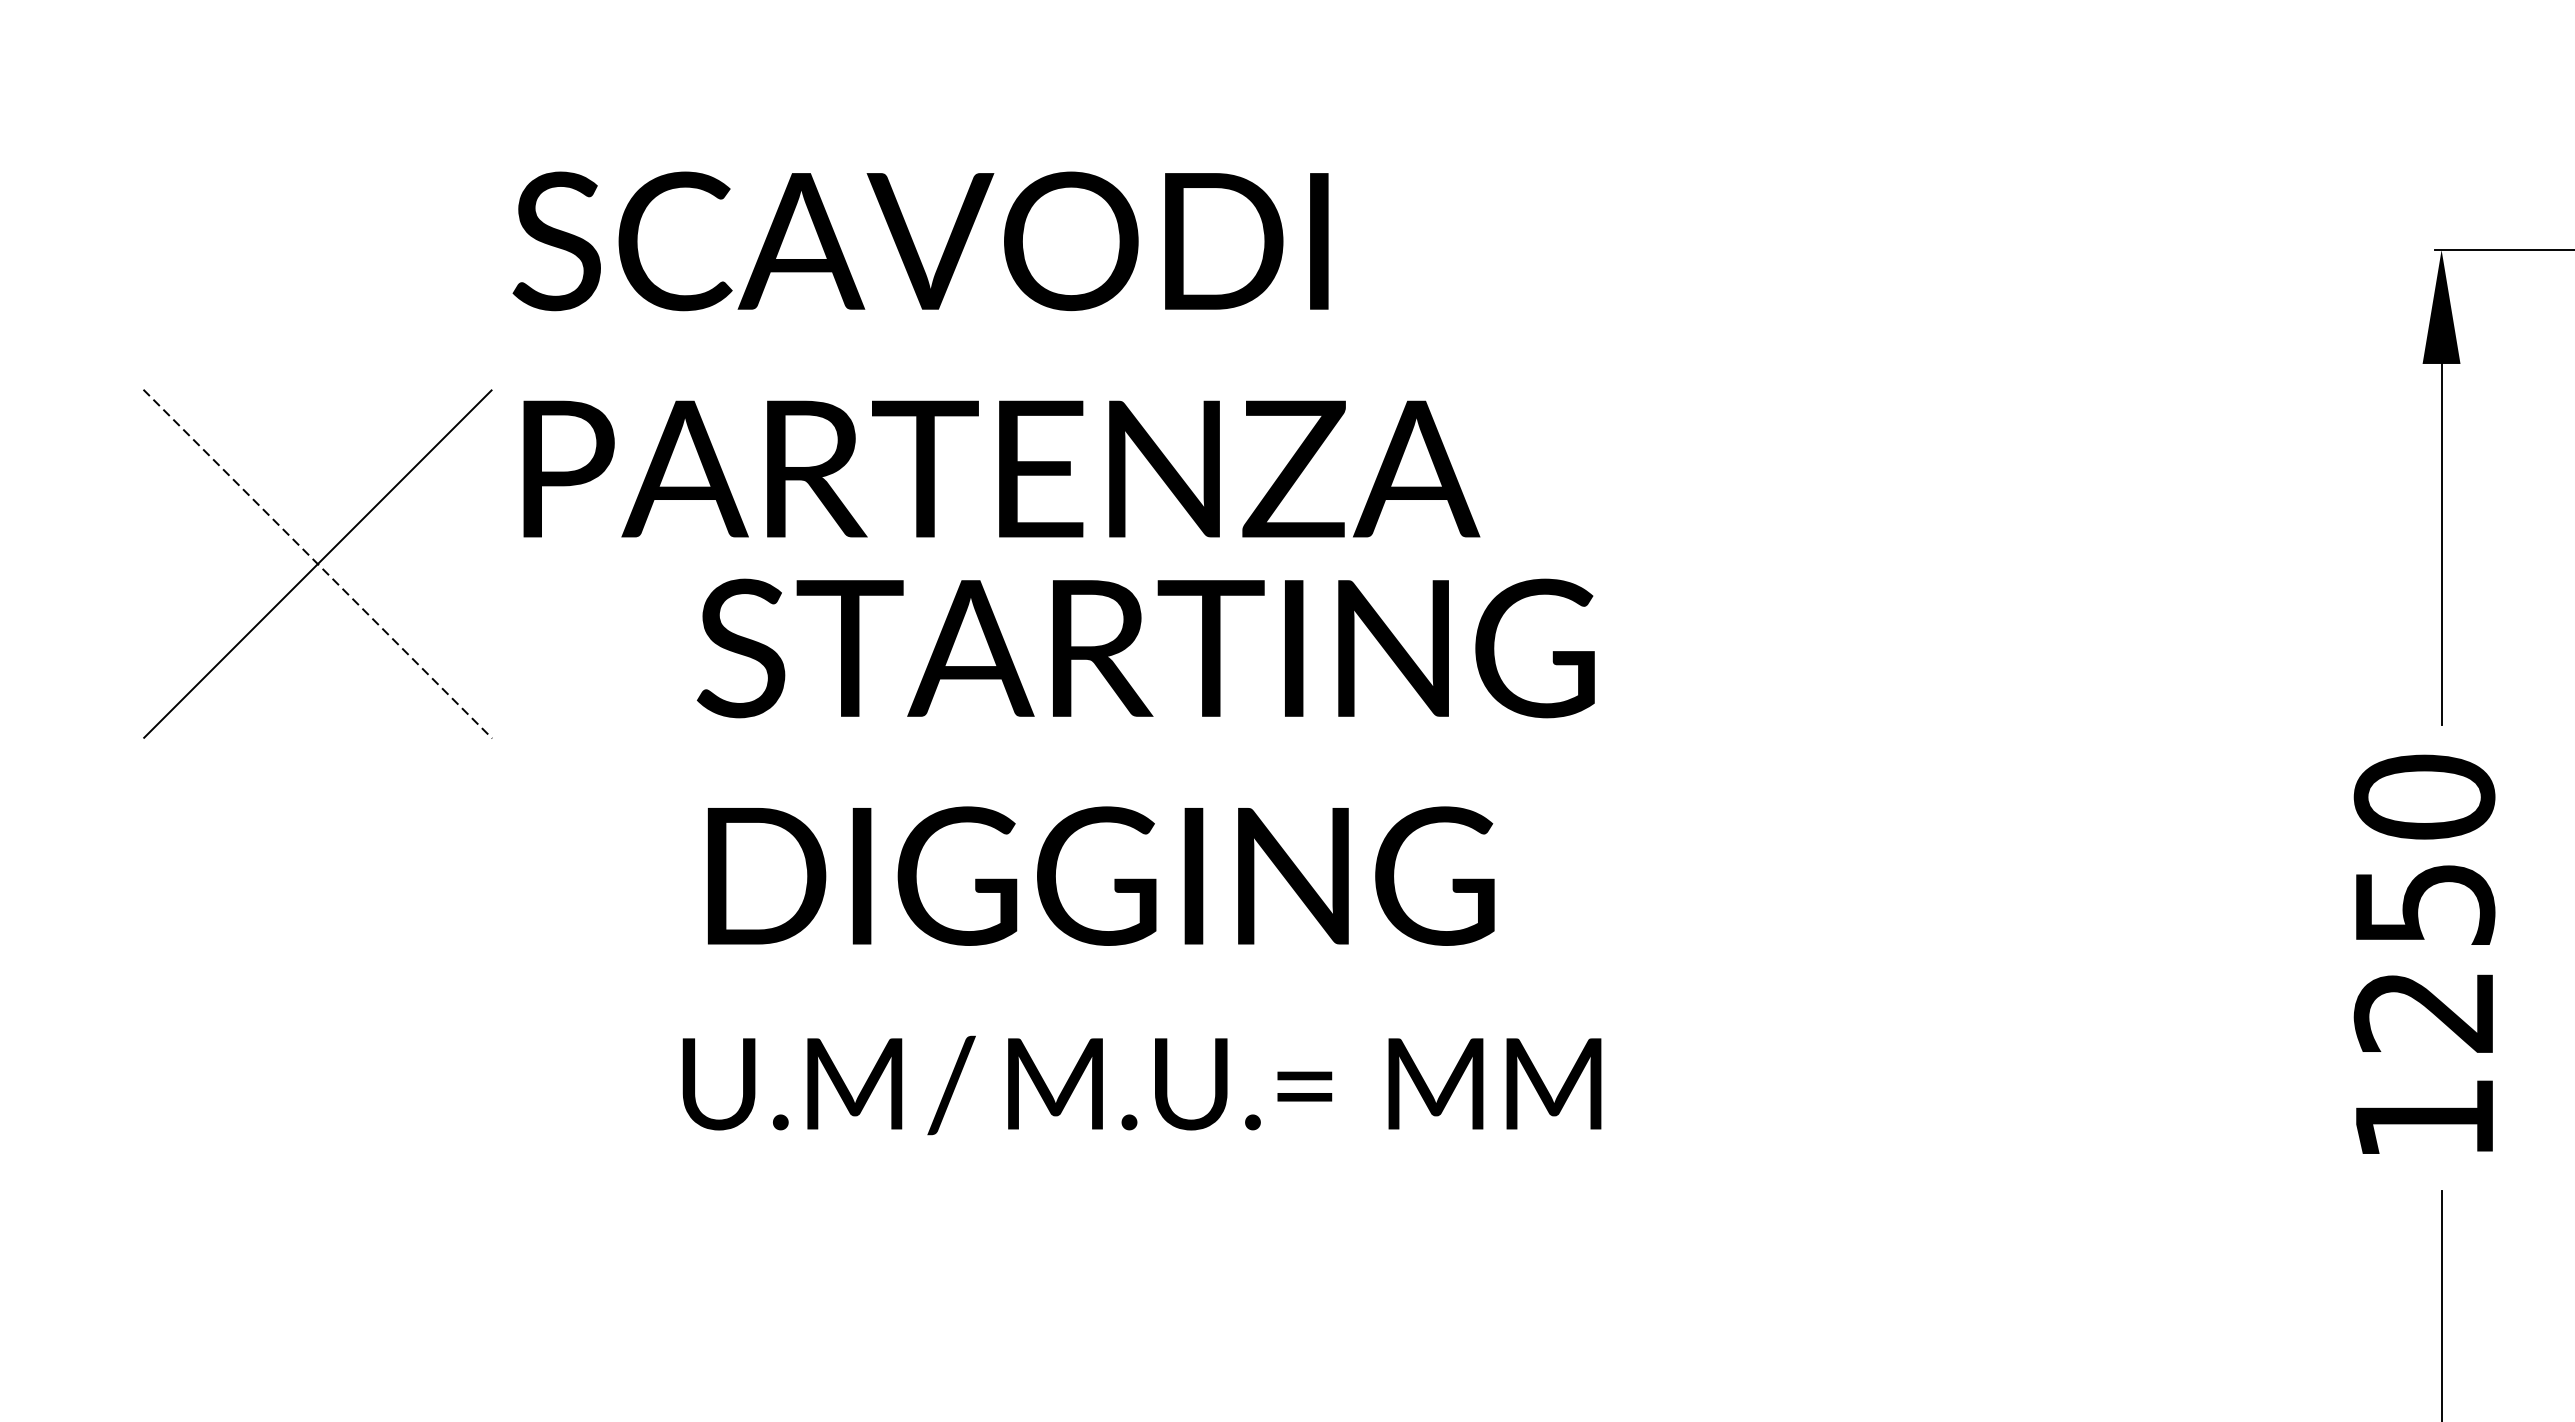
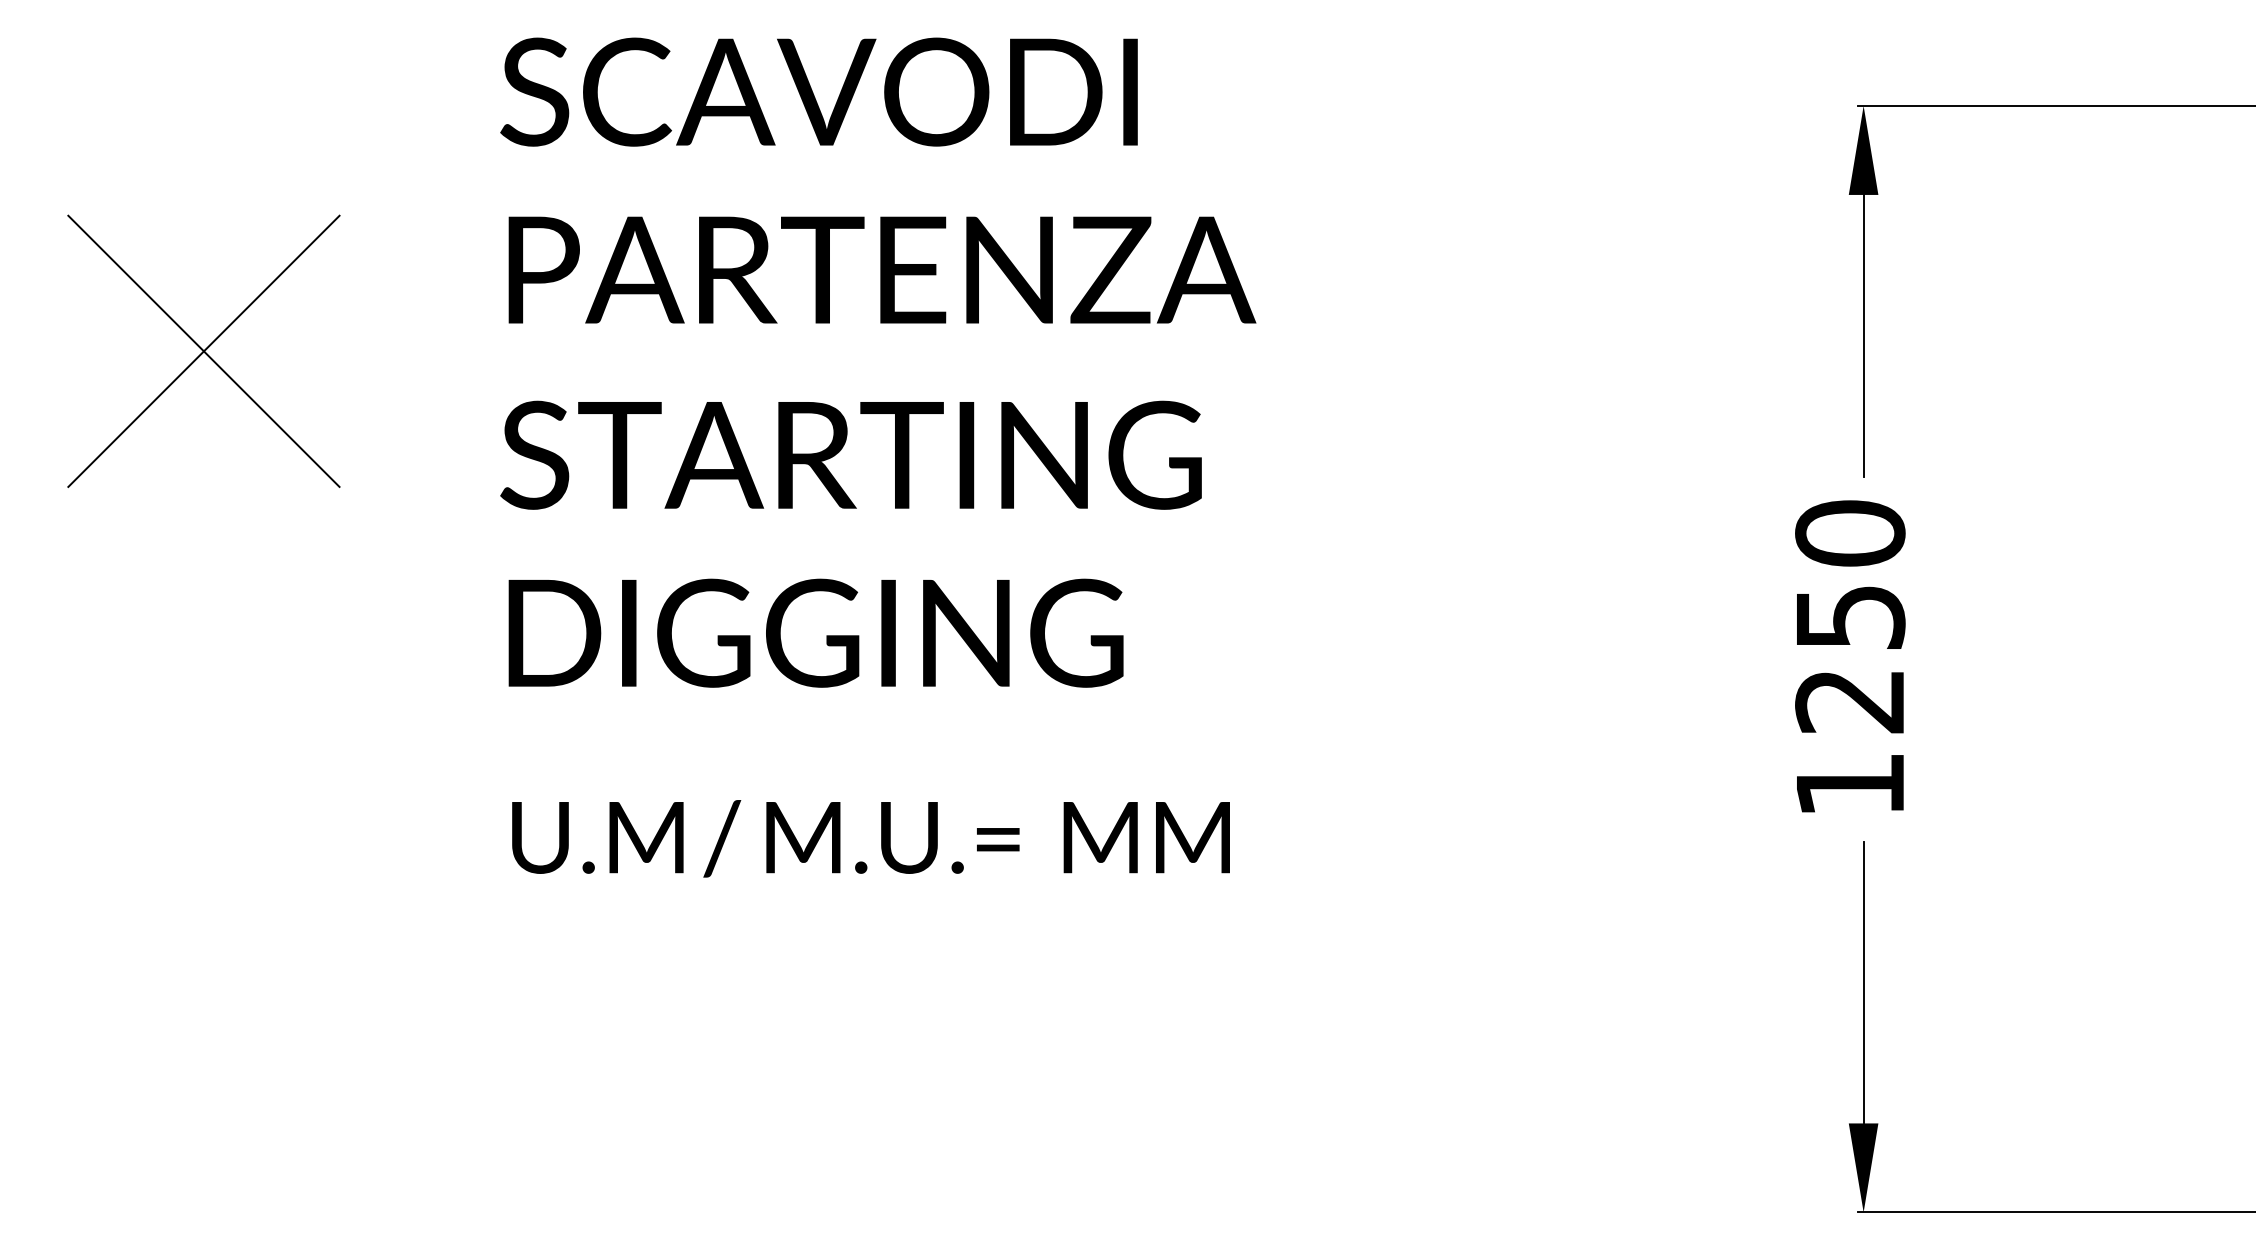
text: (996, 354) -> (878, 180), moved
line: (317, 564) -> (203, 351), dashed -> solid
text: (1145, 761) -> (850, 543), moved
text: (1141, 1085) -> (870, 838), moved

